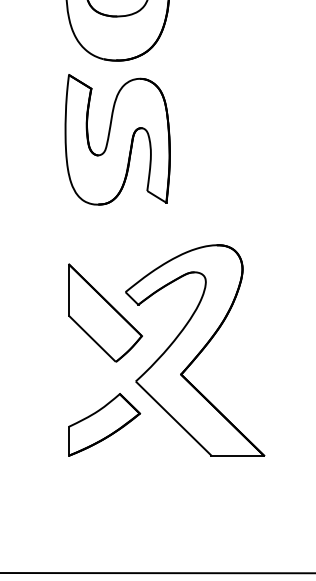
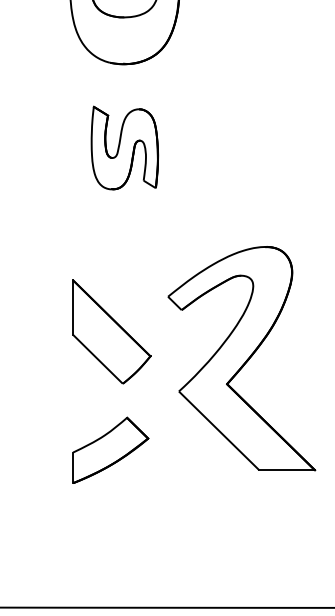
part: (117, 139) -> (124, 147), size x0.6
part: (194, 350) -> (241, 358), moved

